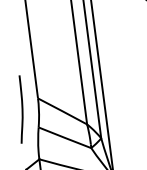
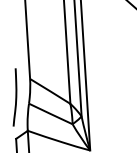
curve: (21, 109) -> (15, 97), moved

